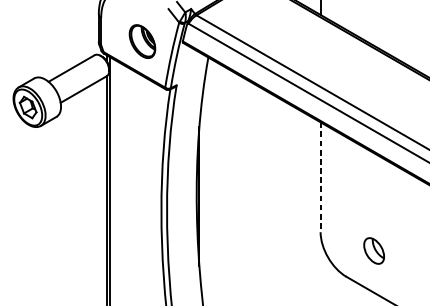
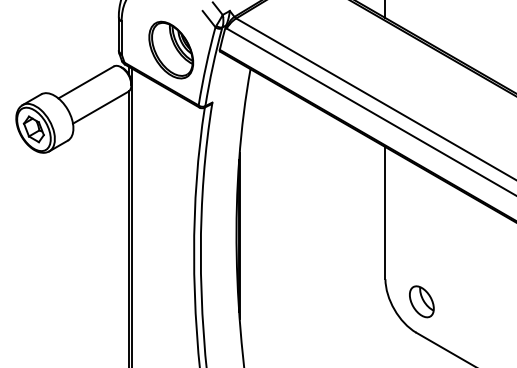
part: (142, 41) -> (171, 49), size x1.43
line: (320, 177) -> (385, 213), dashed -> solid
part: (373, 250) -> (421, 301), moved

